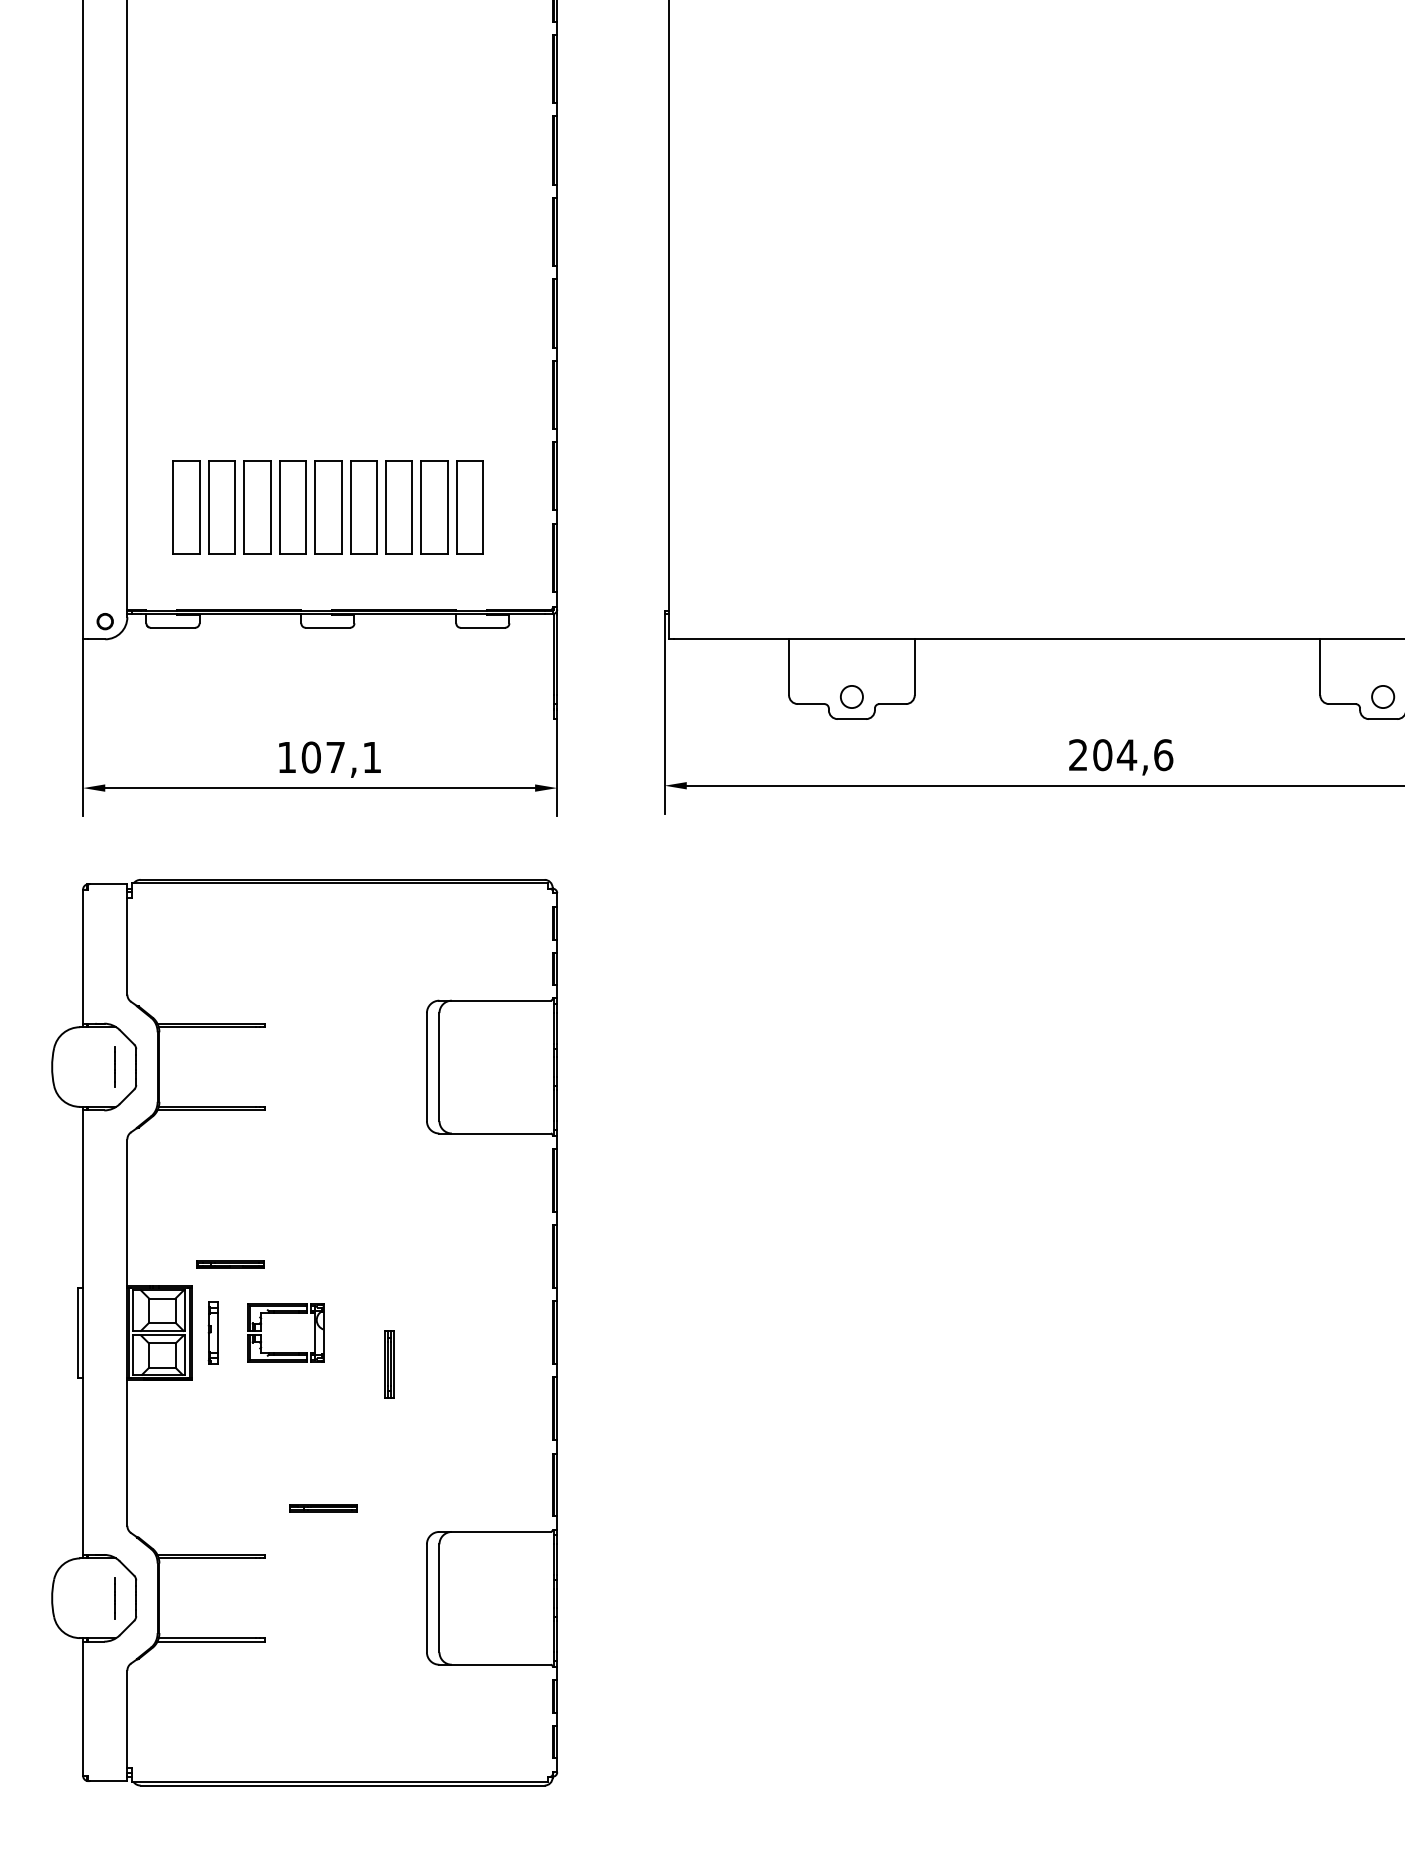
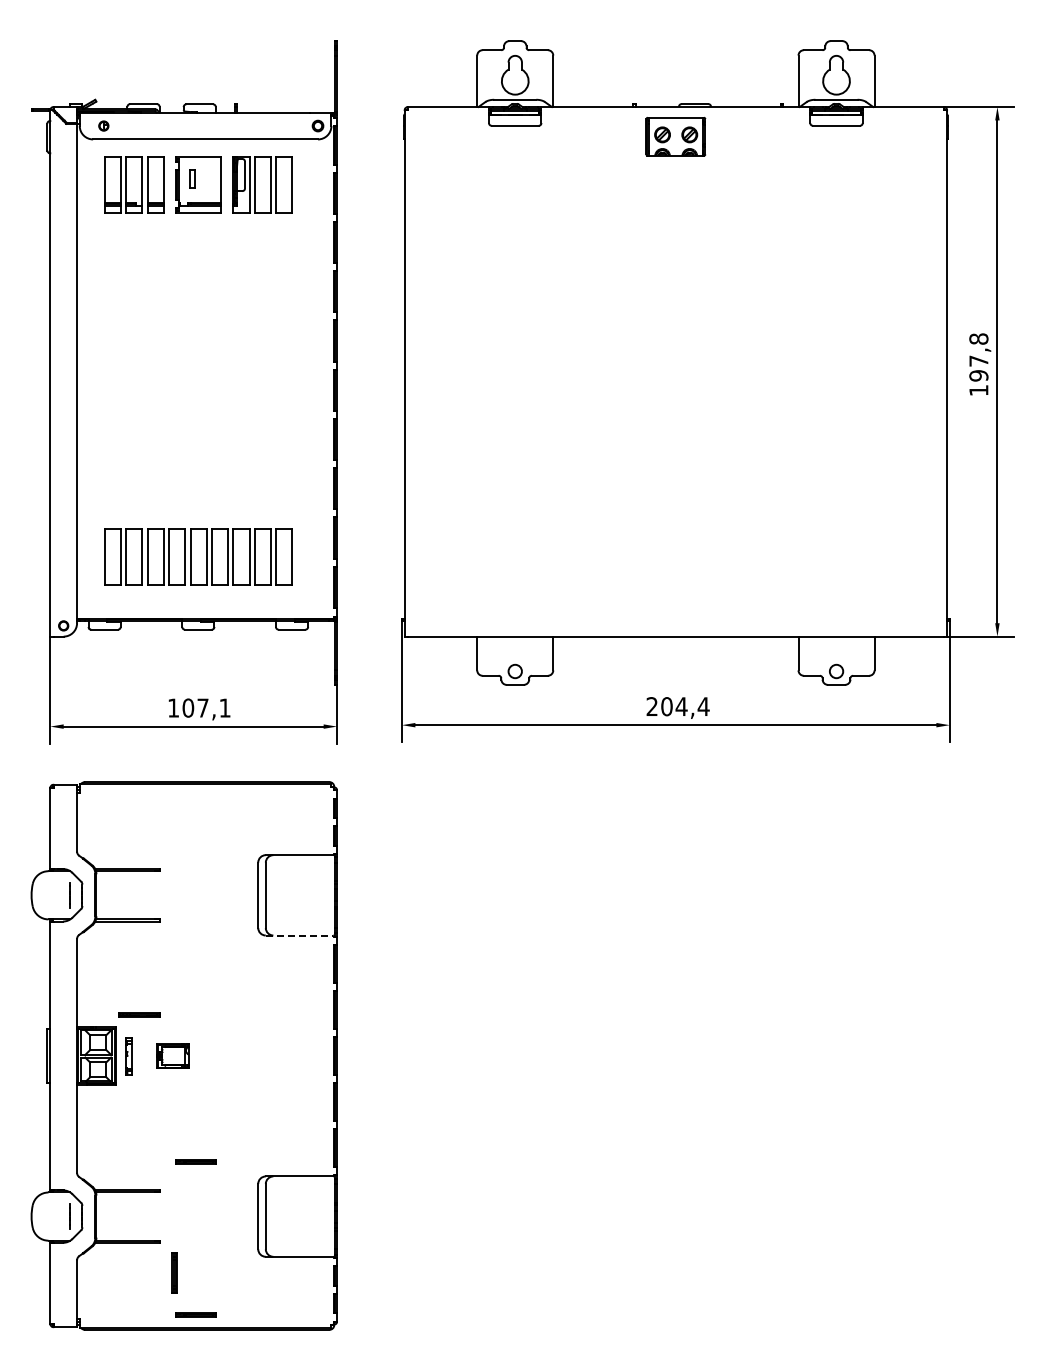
text: (1163, 754) -> (703, 706), 204,6 -> 204,4
line: (495, 1133) -> (299, 935), solid -> dashed
part: (285, 1331) -> (172, 1055), size x0.7
part: (389, 1363) -> (174, 1272), moved
part: (323, 1760) -> (195, 1314), added

